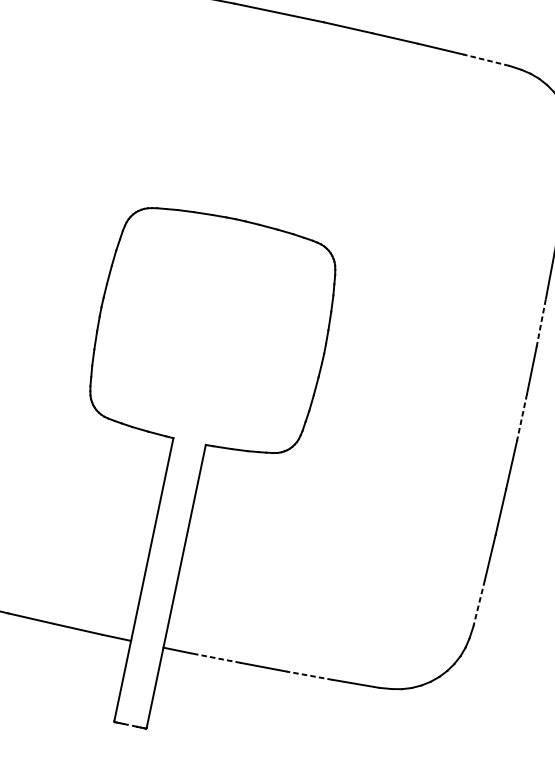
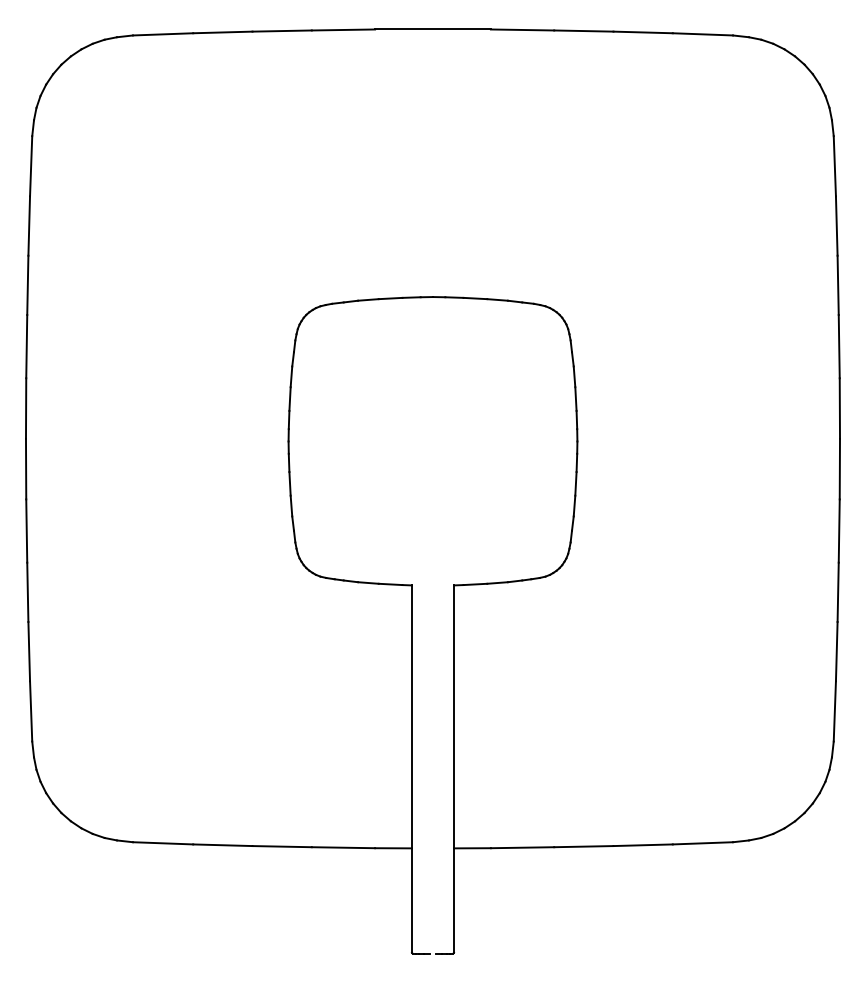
line: (486, 60) -> (702, 34), dashed -> solid
line: (541, 322) -> (839, 346), dashed -> solid
line: (521, 417) -> (839, 469), dashed -> solid
line: (478, 603) -> (834, 711), dashed -> solid
line: (216, 658) -> (522, 847), dashed -> solid
line: (310, 675) -> (643, 845), dashed -> solid

